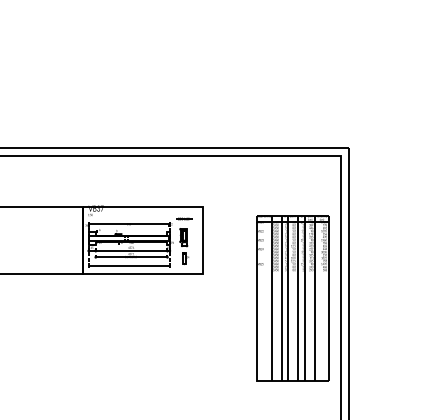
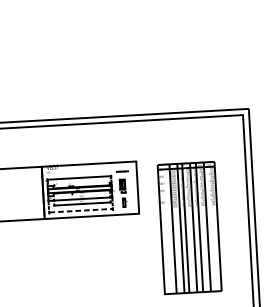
line: (129, 265) -> (81, 210), solid -> dashed
part: (292, 298) -> (189, 228), moved

